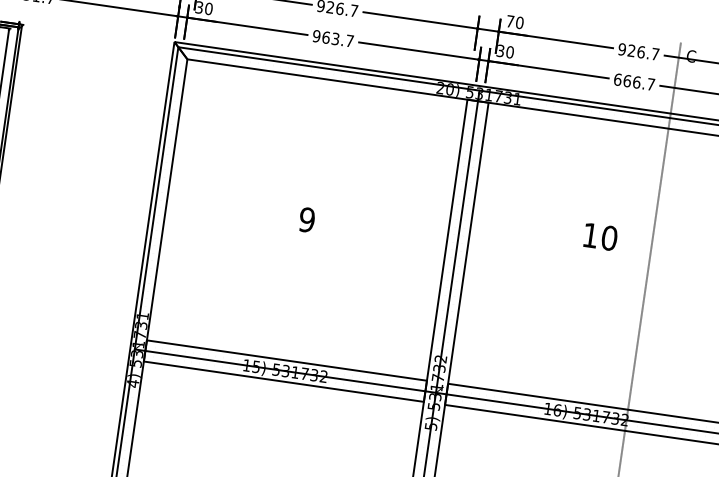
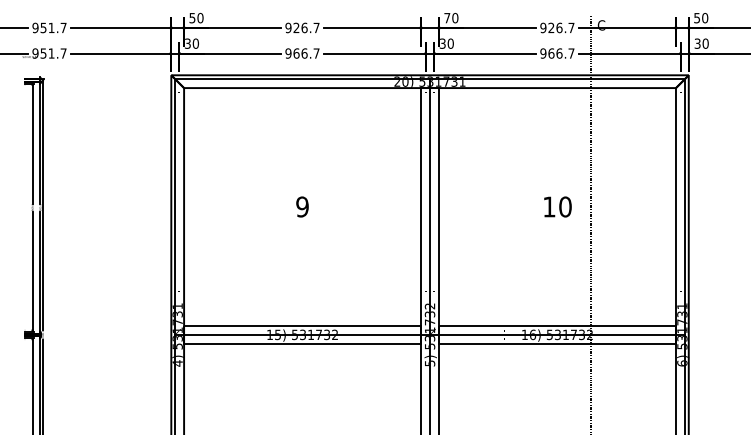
text: (335, 38) -> (304, 53), 963.7 -> 966.7
text: (617, 79) -> (543, 53), 666.7 -> 966.7
text: (600, 236) -> (557, 206), moved

